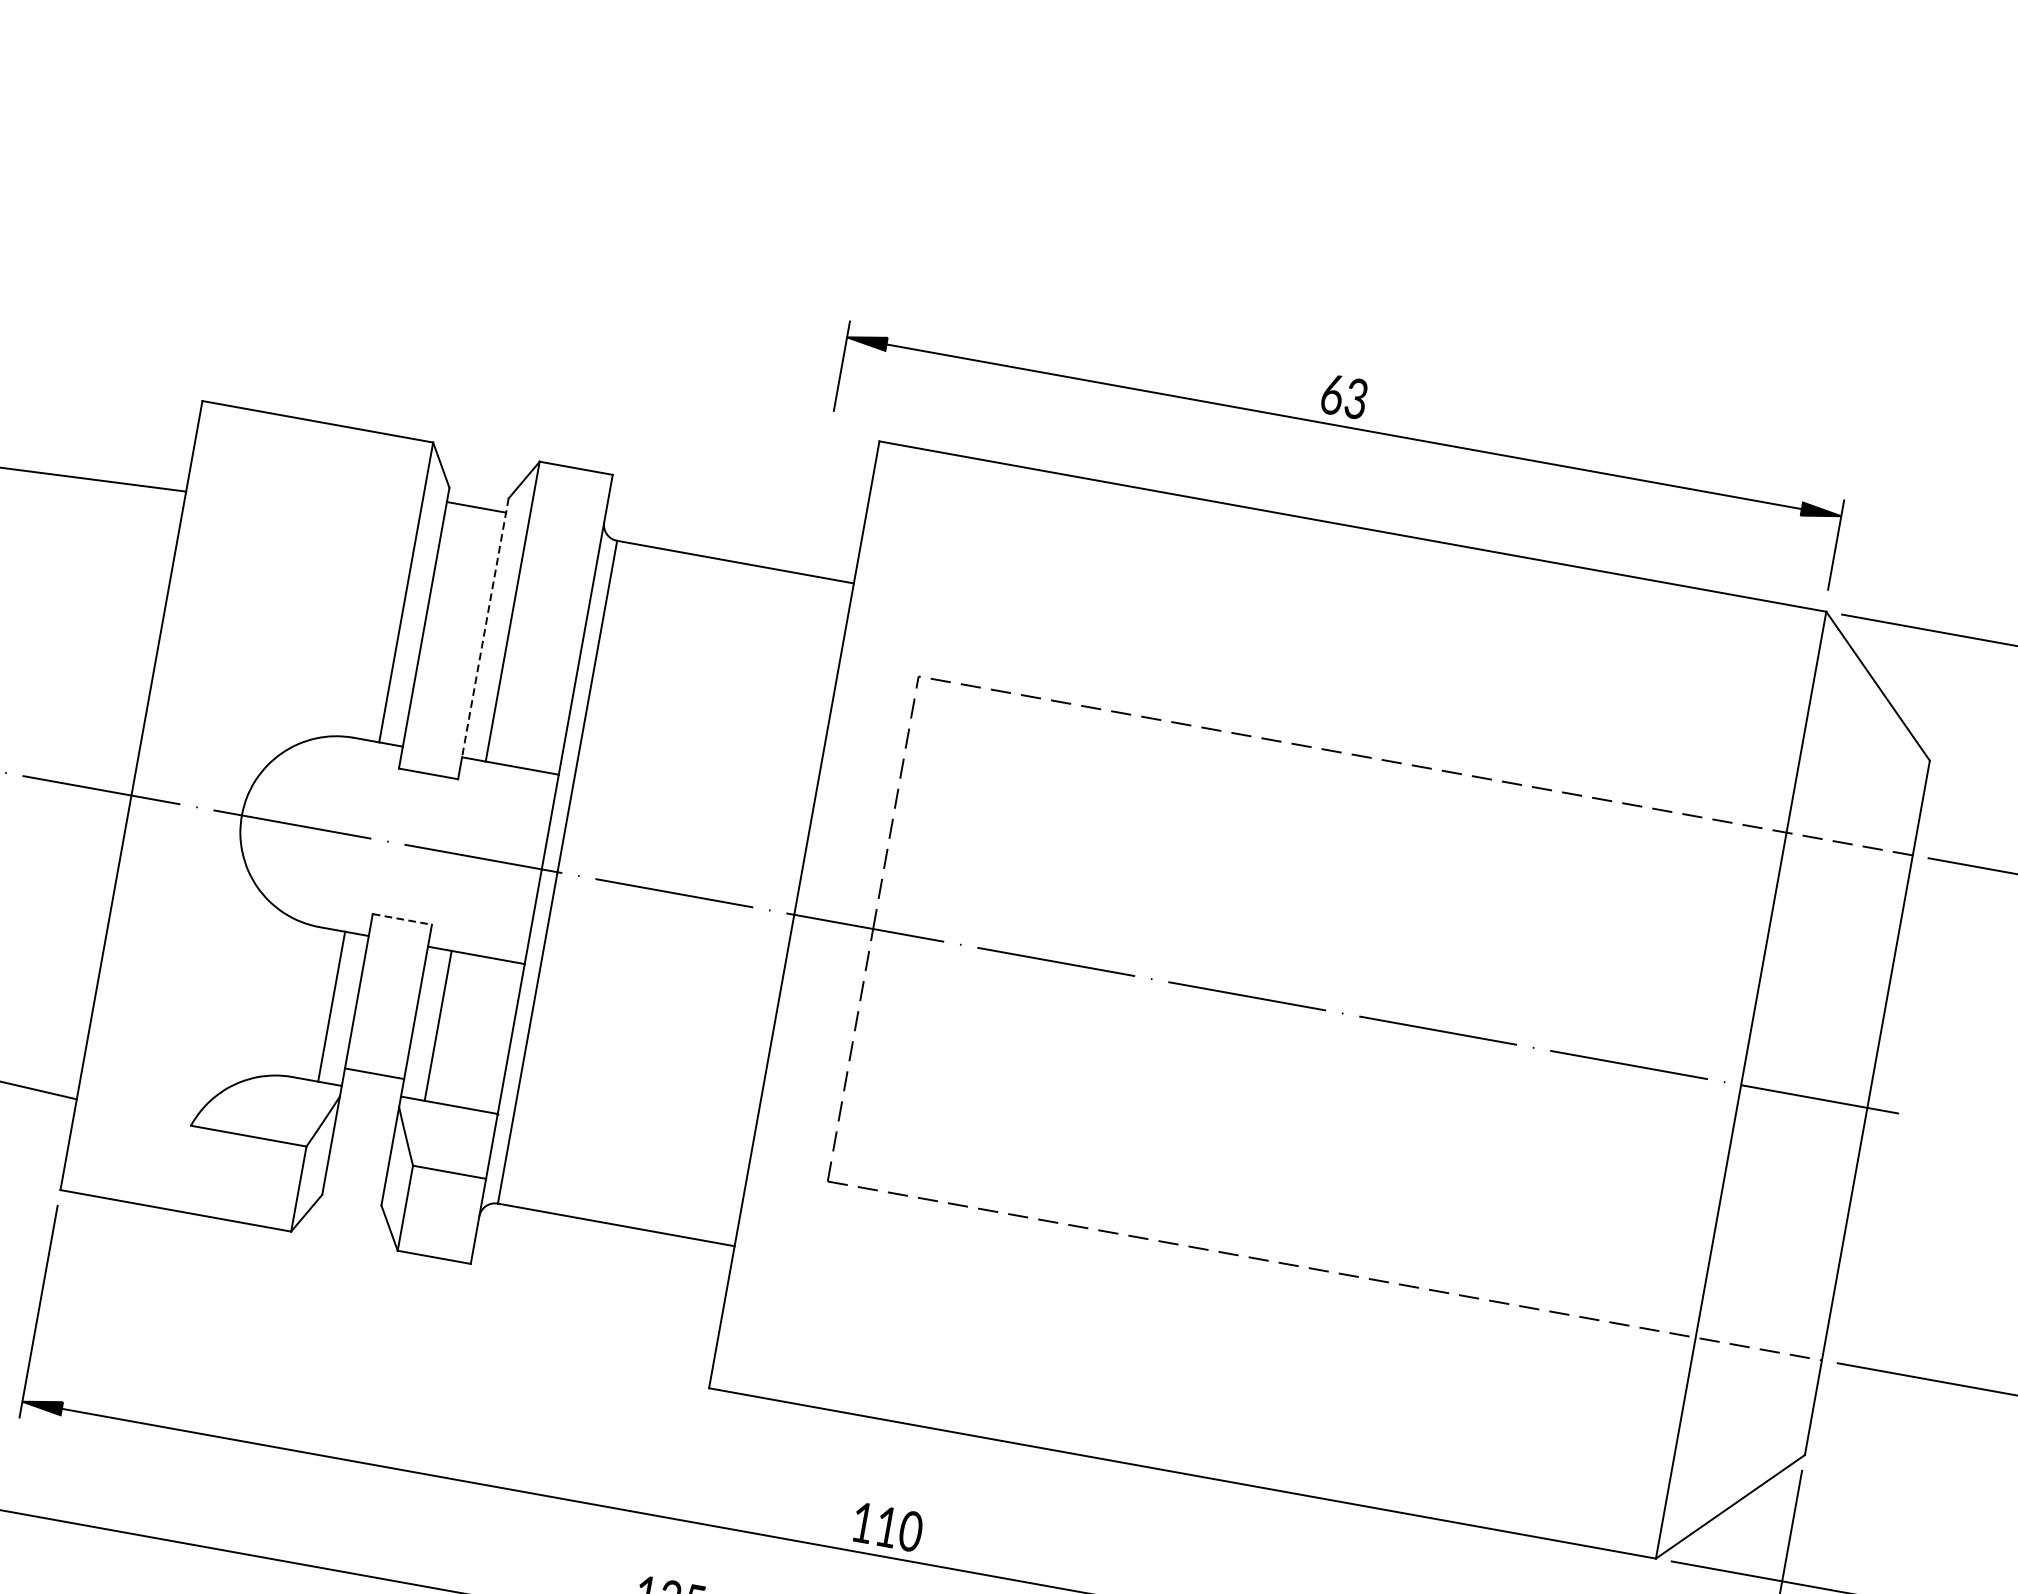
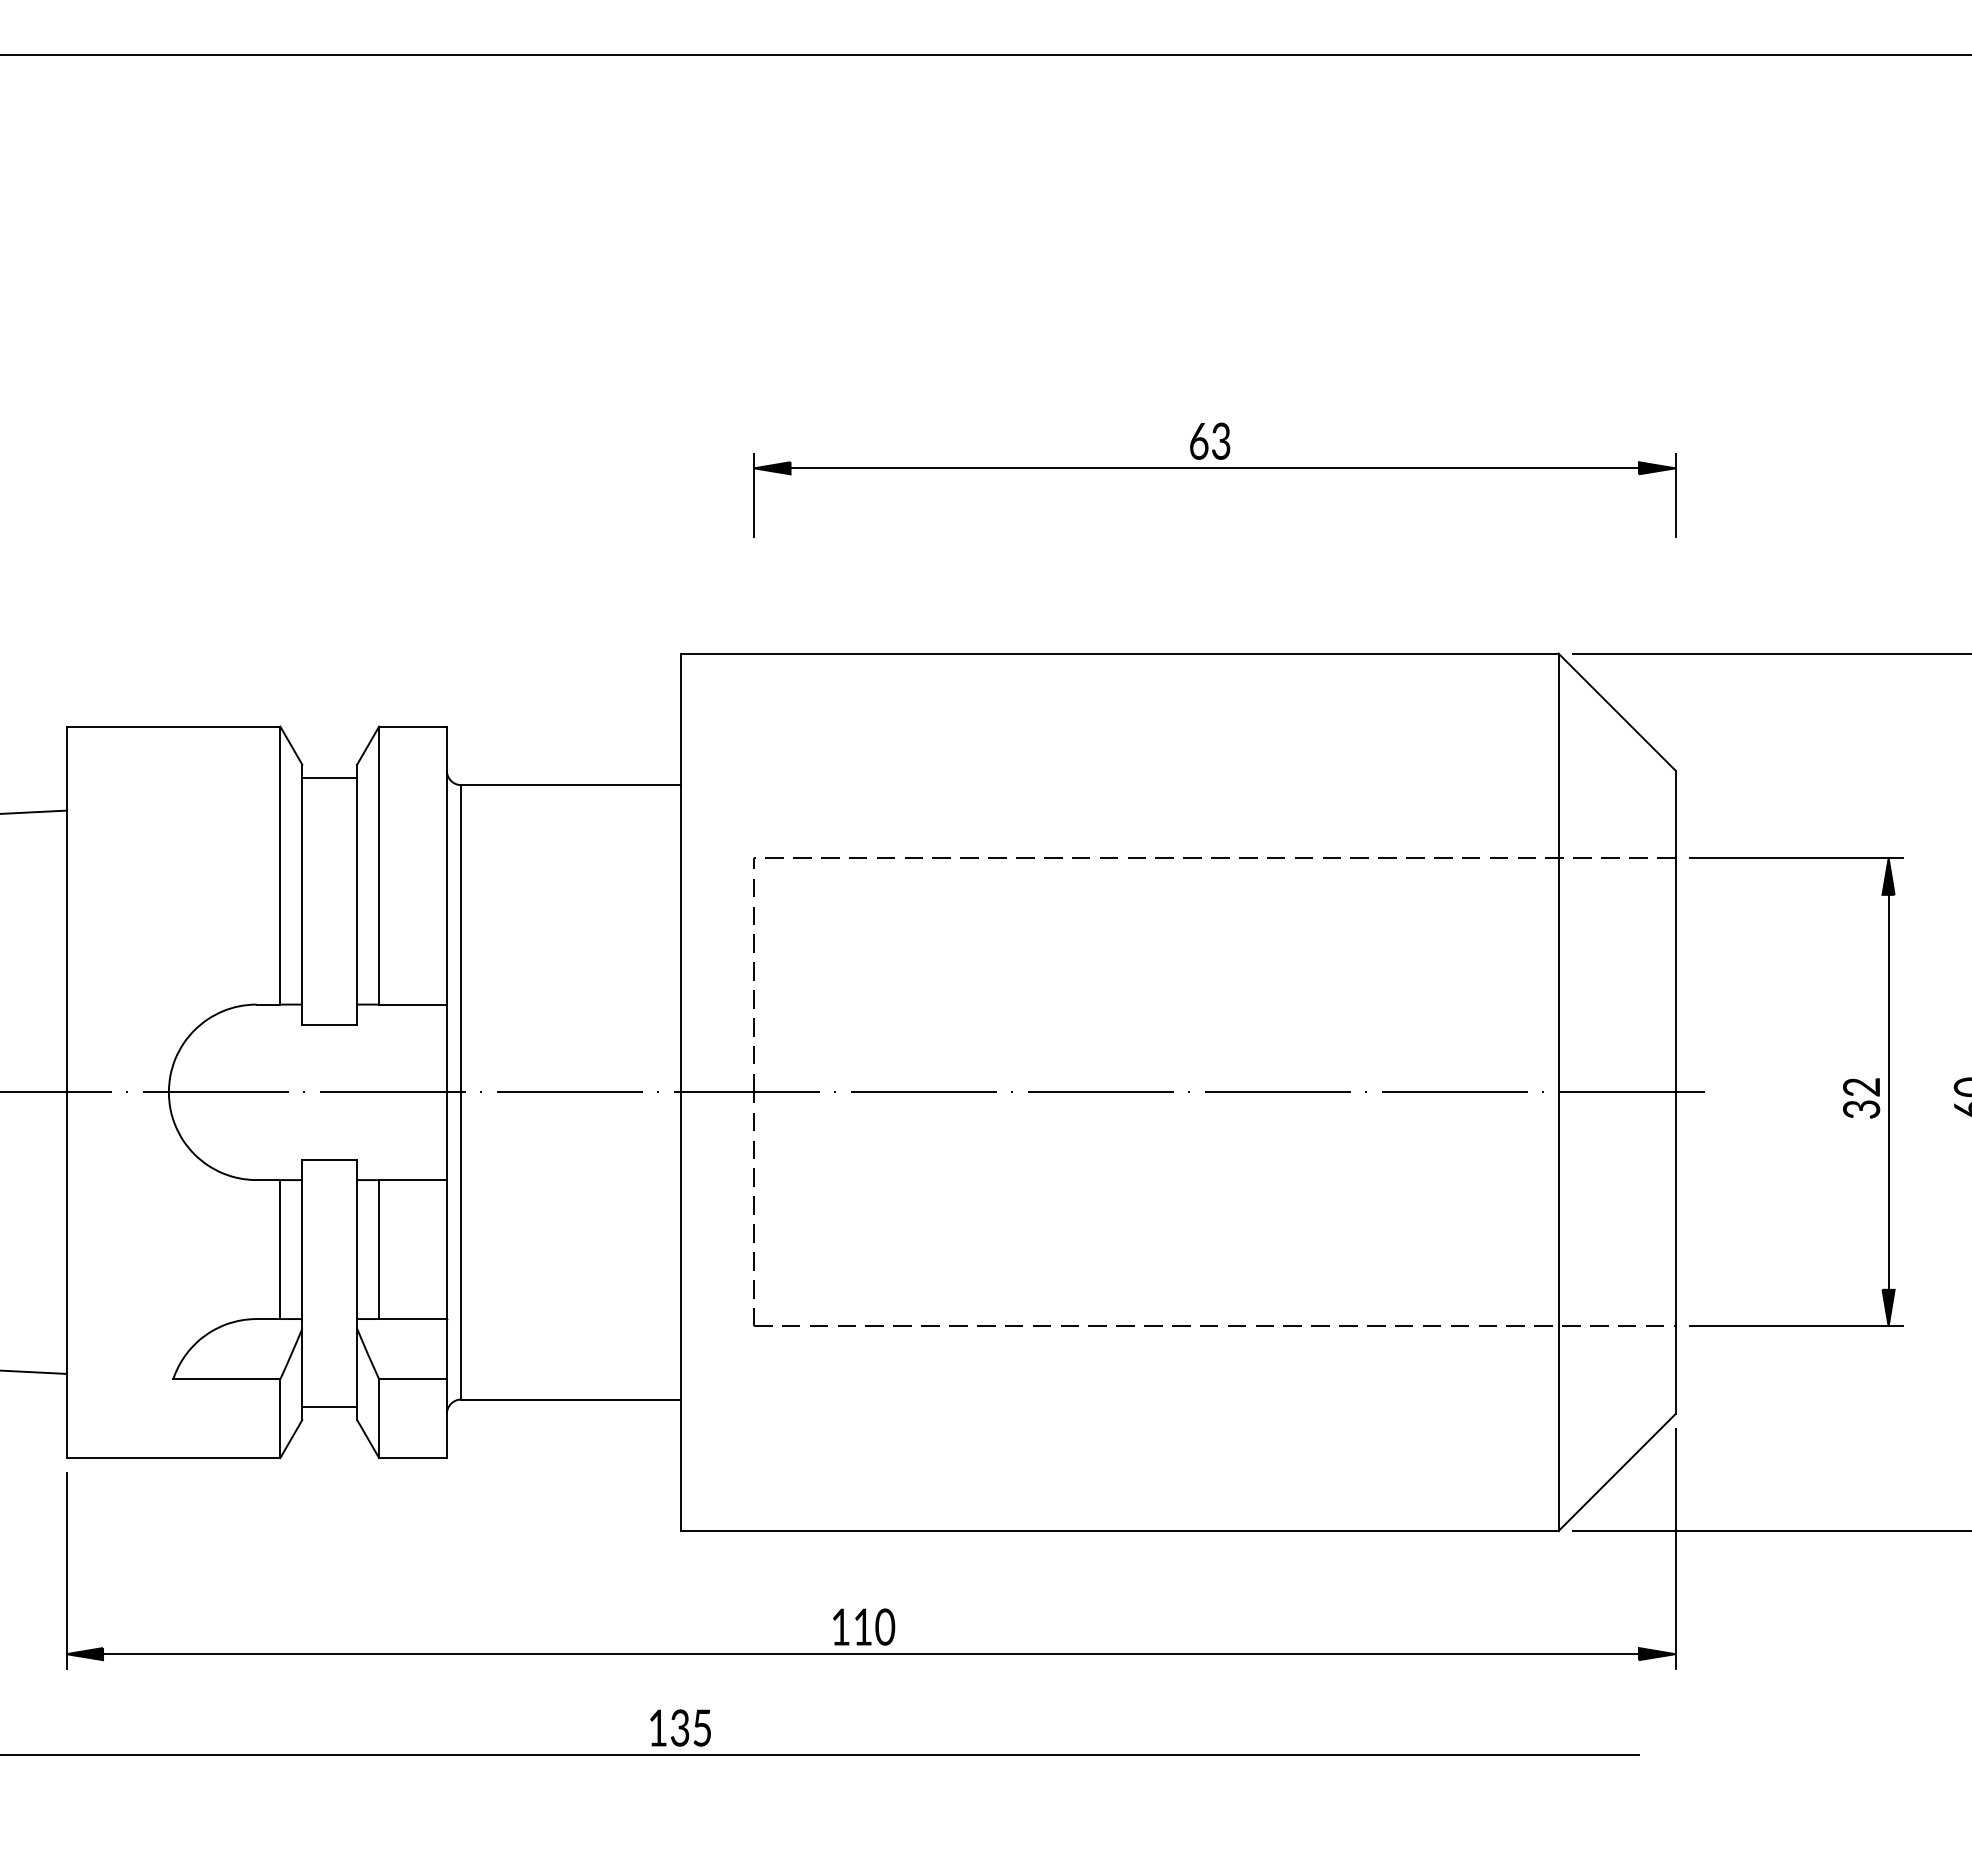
part: (1343, 426) -> (1214, 468), moved
line: (485, 627) -> (357, 884), dashed -> solid
line: (403, 919) -> (330, 1159), dashed -> solid
line: (374, 1073) -> (329, 1406), moved

